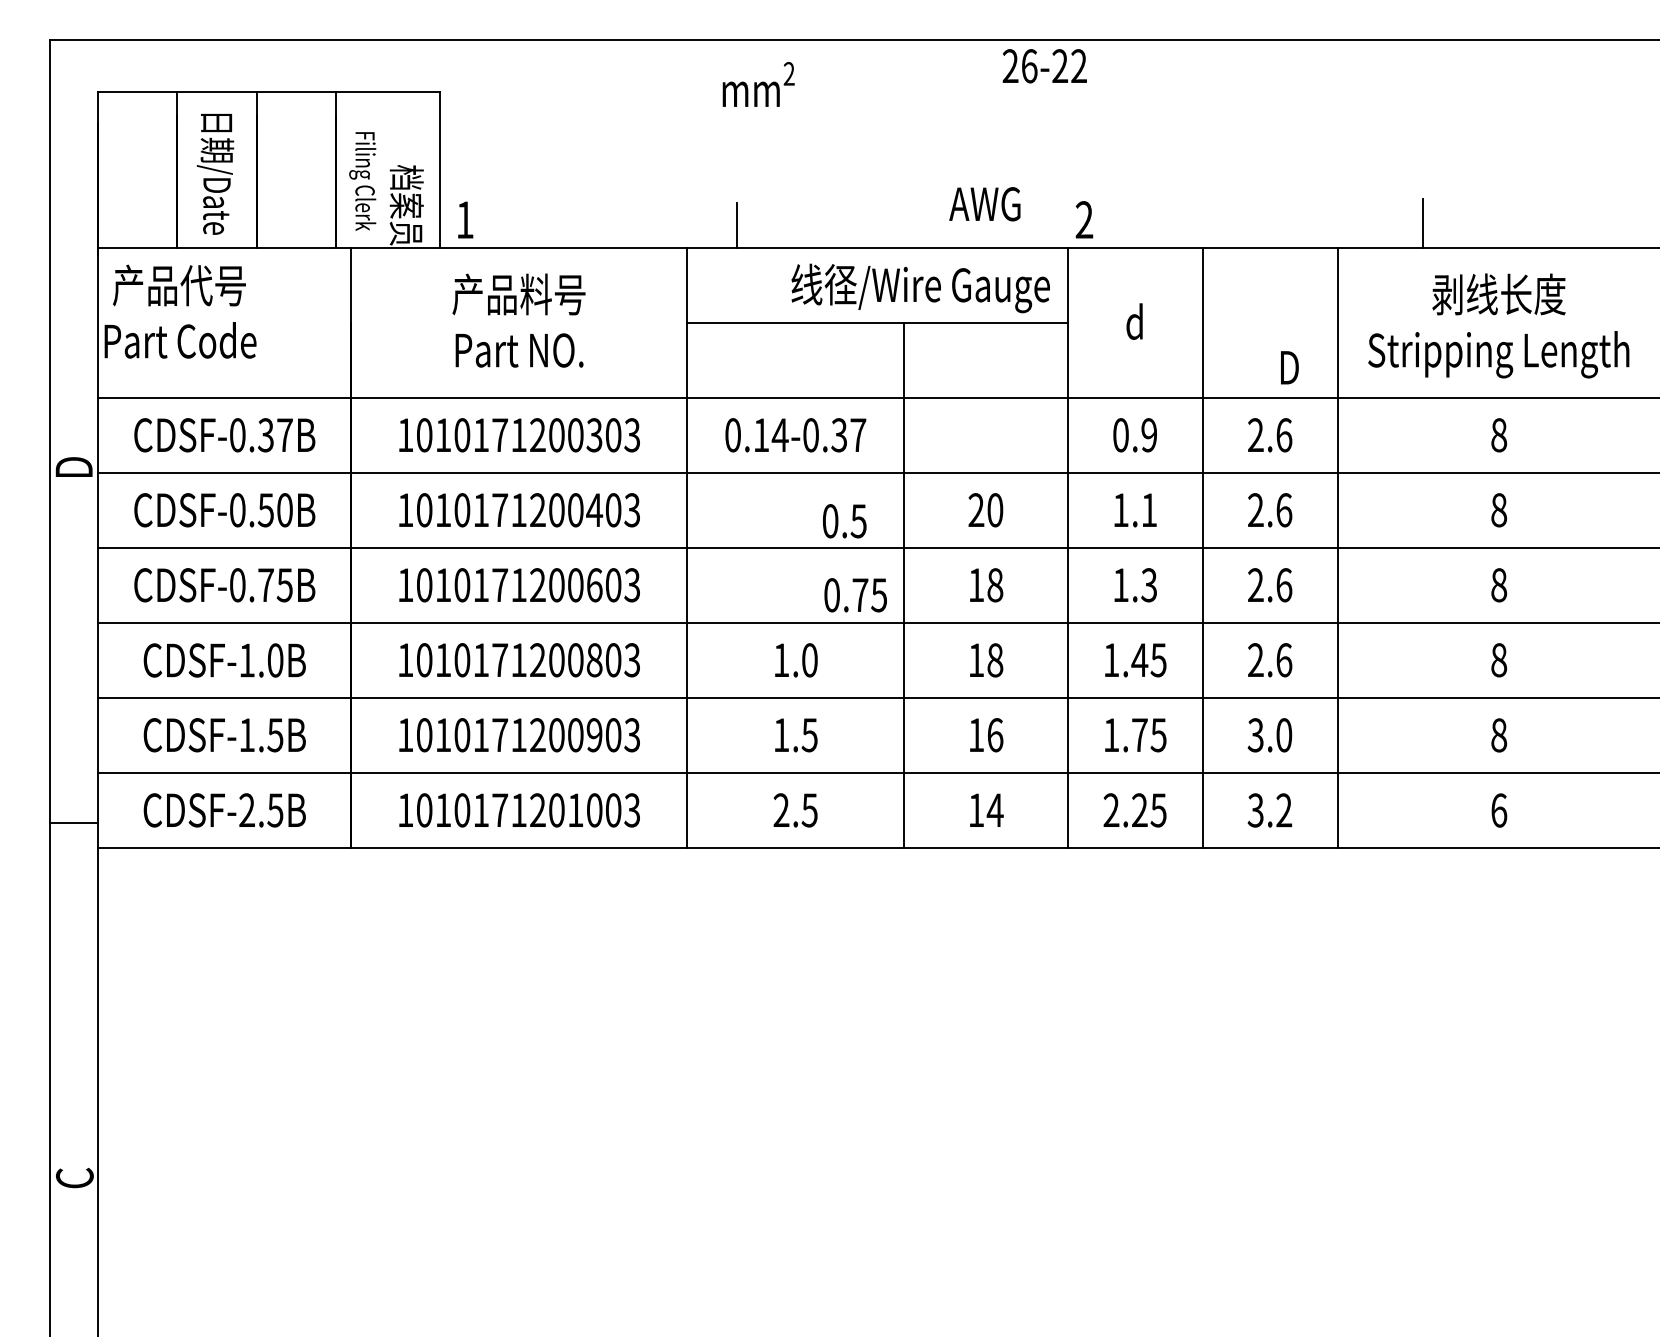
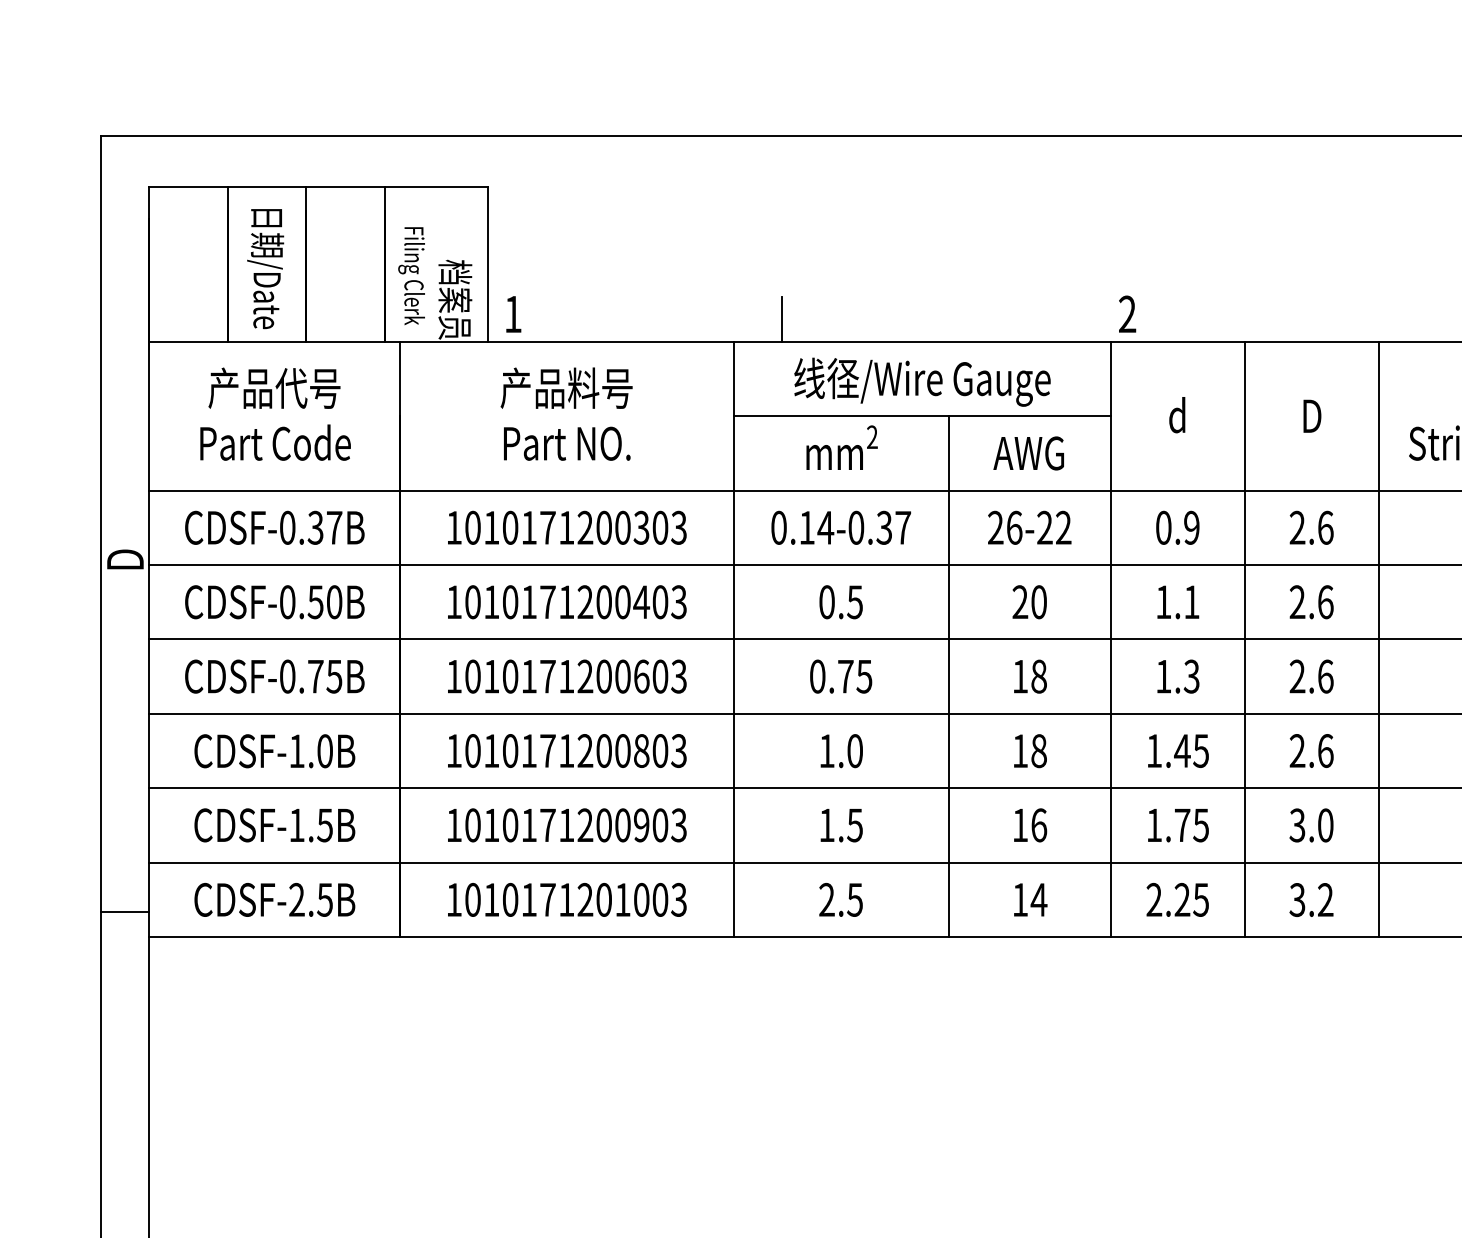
text: (1044, 66) -> (1029, 528), moved
text: (758, 84) -> (841, 447), moved
text: (984, 204) -> (1028, 453), moved
text: (920, 288) -> (922, 382), moved
text: (180, 311) -> (275, 414), moved
text: (1289, 367) -> (1312, 416), moved
text: (844, 521) -> (840, 602), moved
text: (855, 595) -> (840, 676), moved

